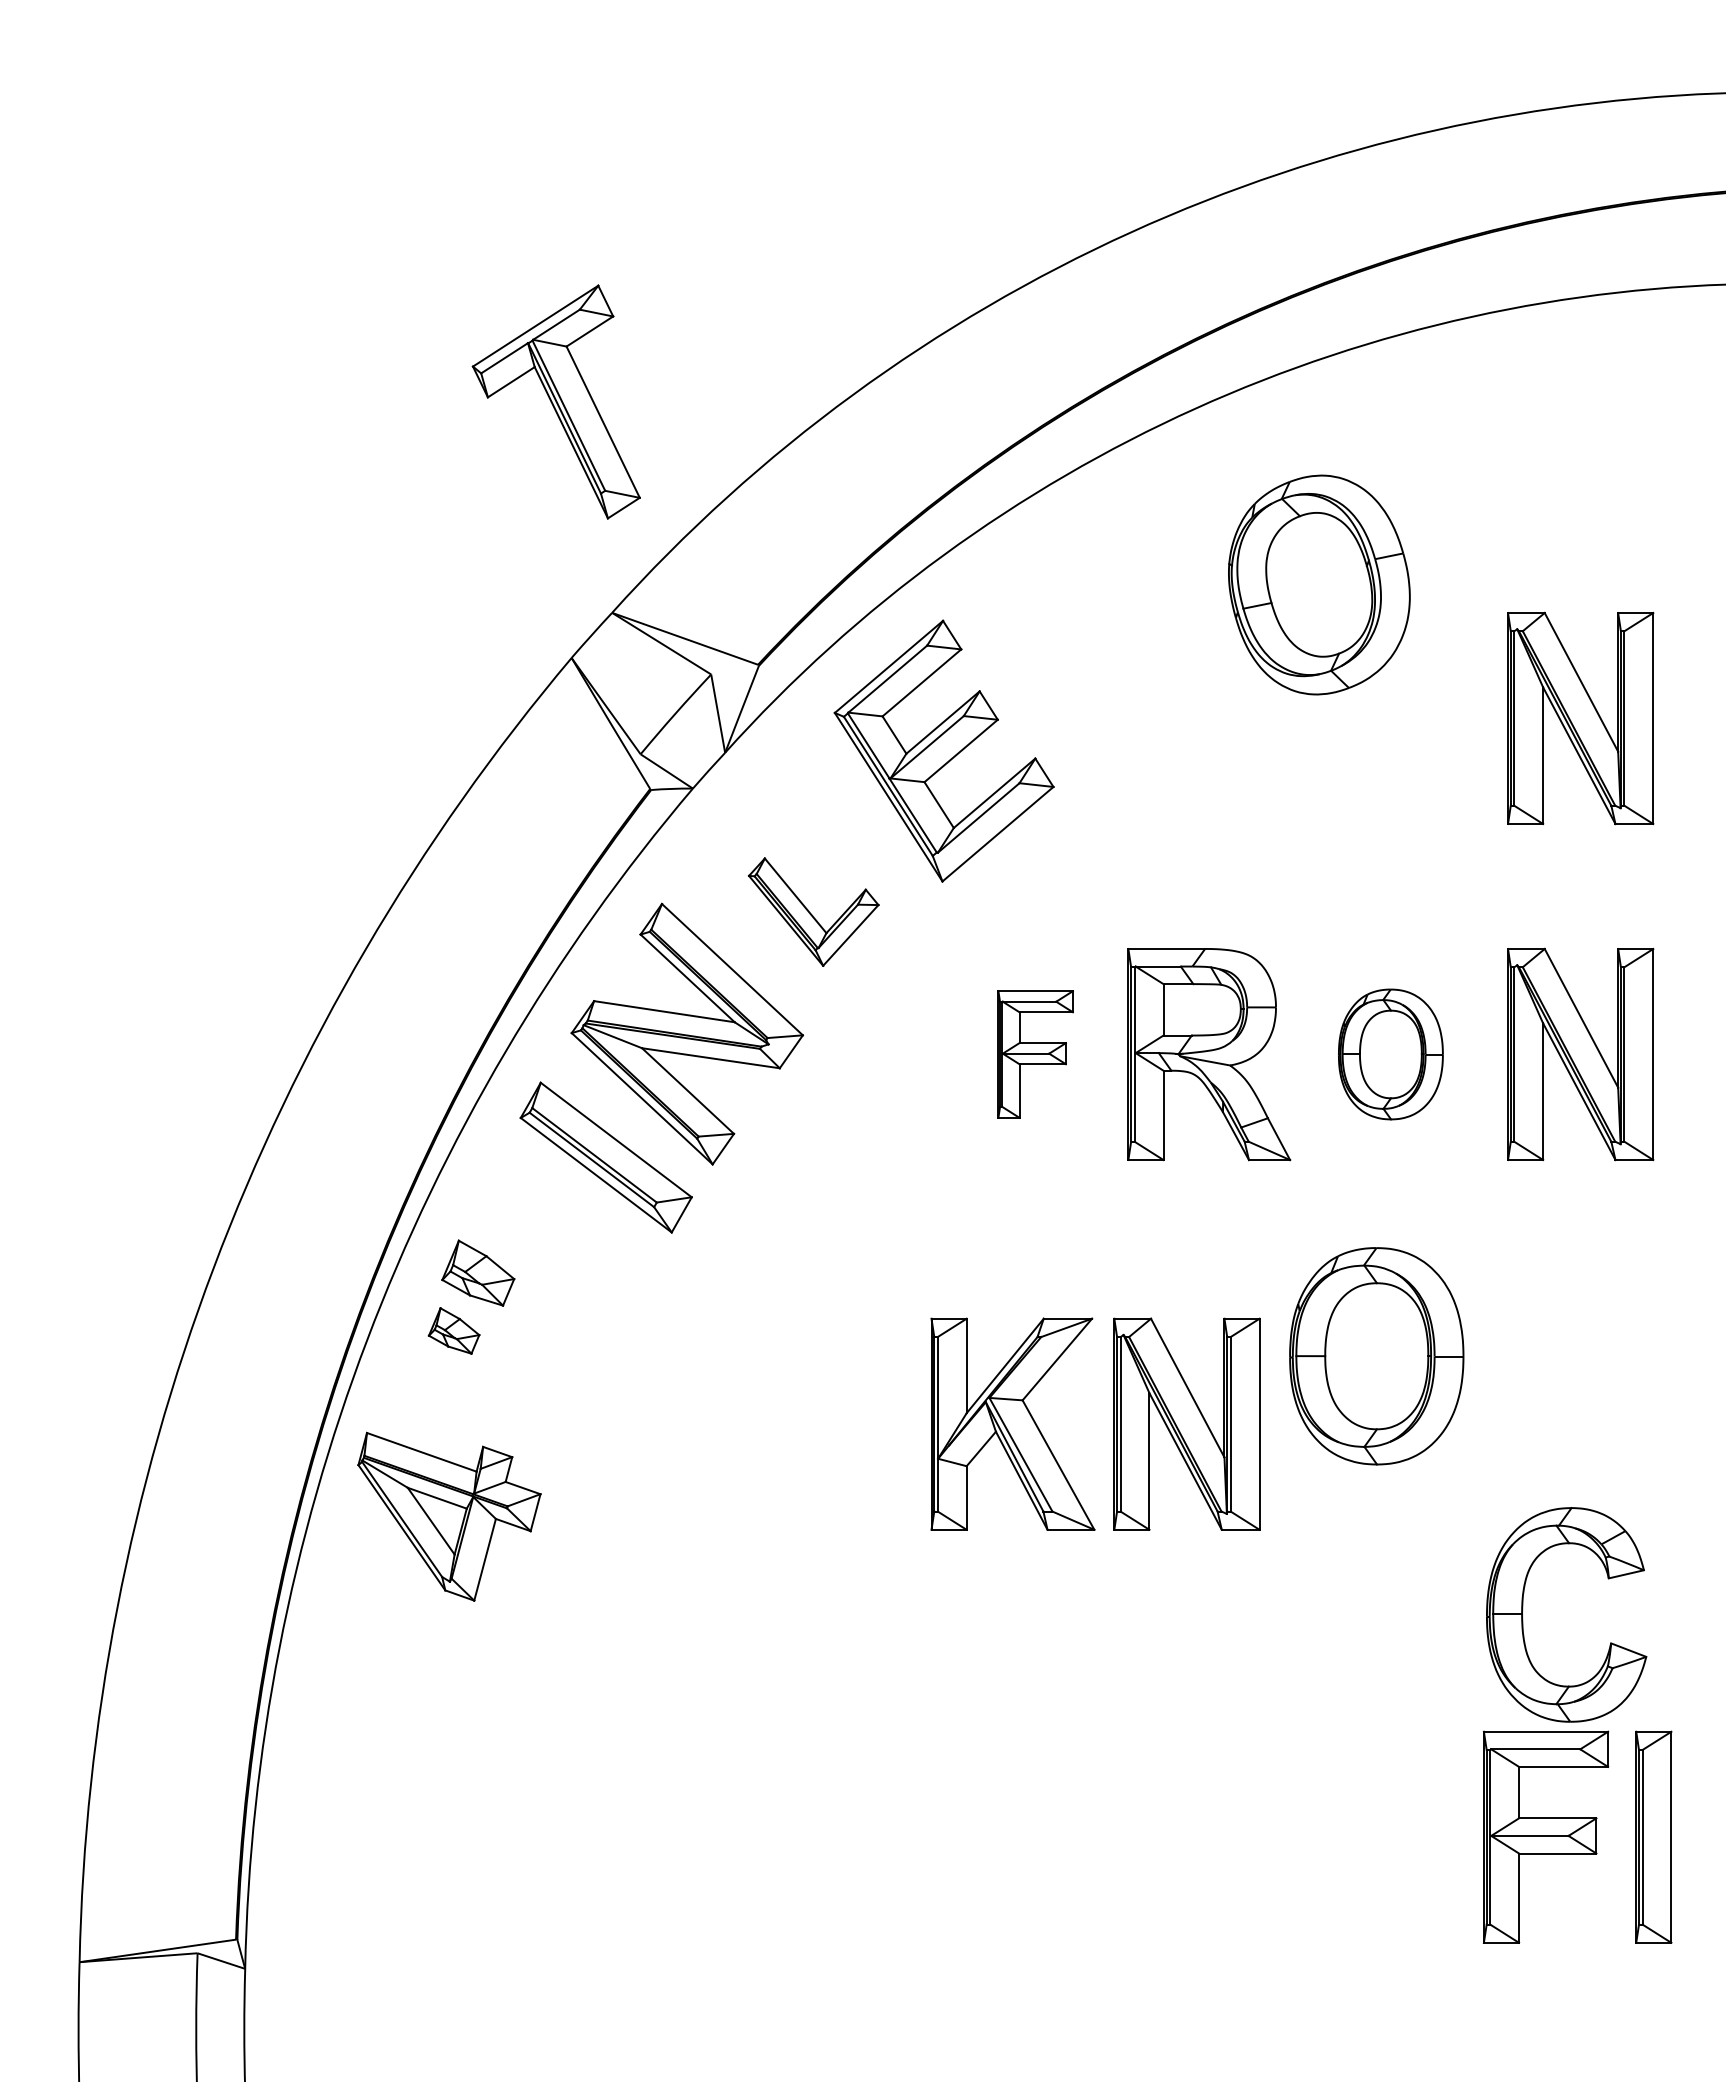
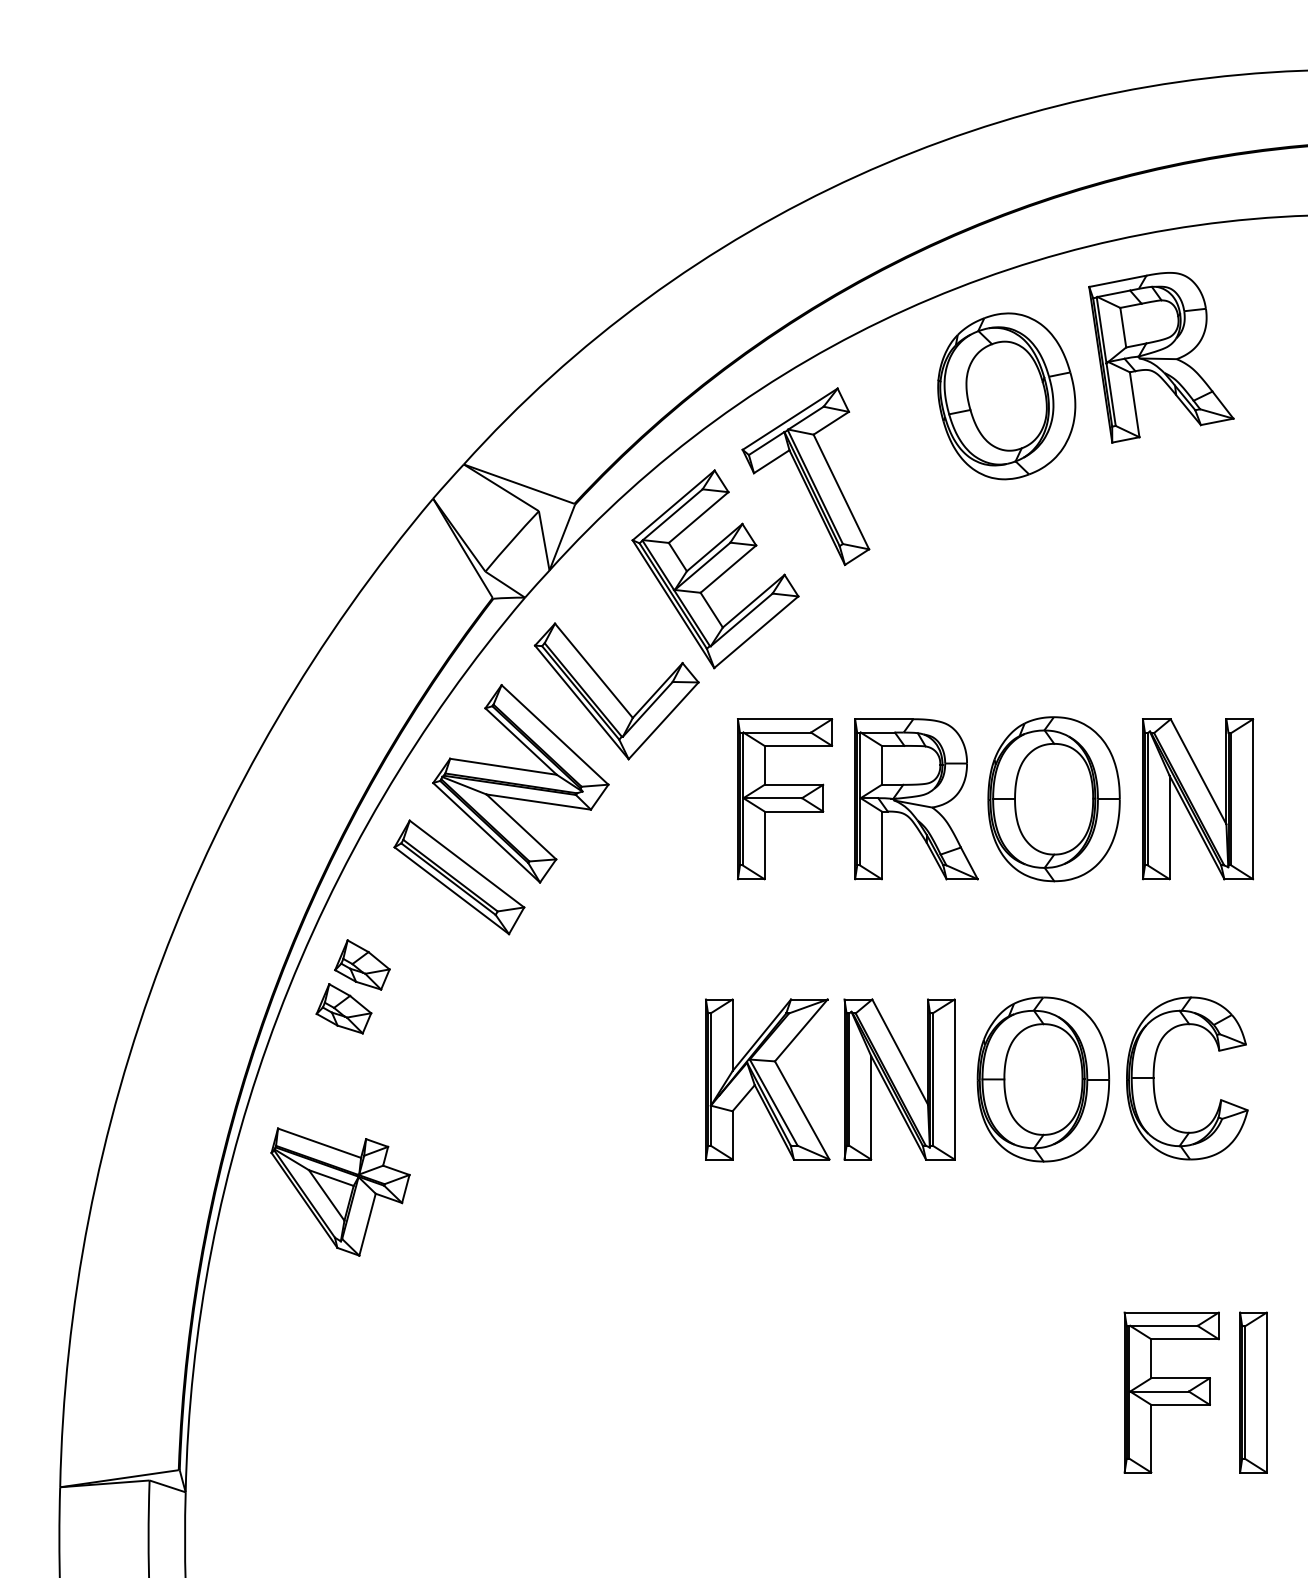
part: (555, 401) -> (805, 476), moved
part: (1532, 471) -> (1161, 357), added
part: (1319, 584) -> (1006, 395), moved
part: (1580, 718) -> (1197, 544), removed
part: (813, 911) -> (616, 690), size x1.67
part: (1035, 1054) -> (784, 799), size x1.67
part: (1390, 1054) -> (1053, 799), size x1.67
part: (454, 1330) -> (344, 1008), size x1.43
part: (1376, 1356) -> (1043, 1079), moved
part: (449, 1516) -> (340, 1191), moved
part: (1523, 1619) -> (1154, 1081), moved

